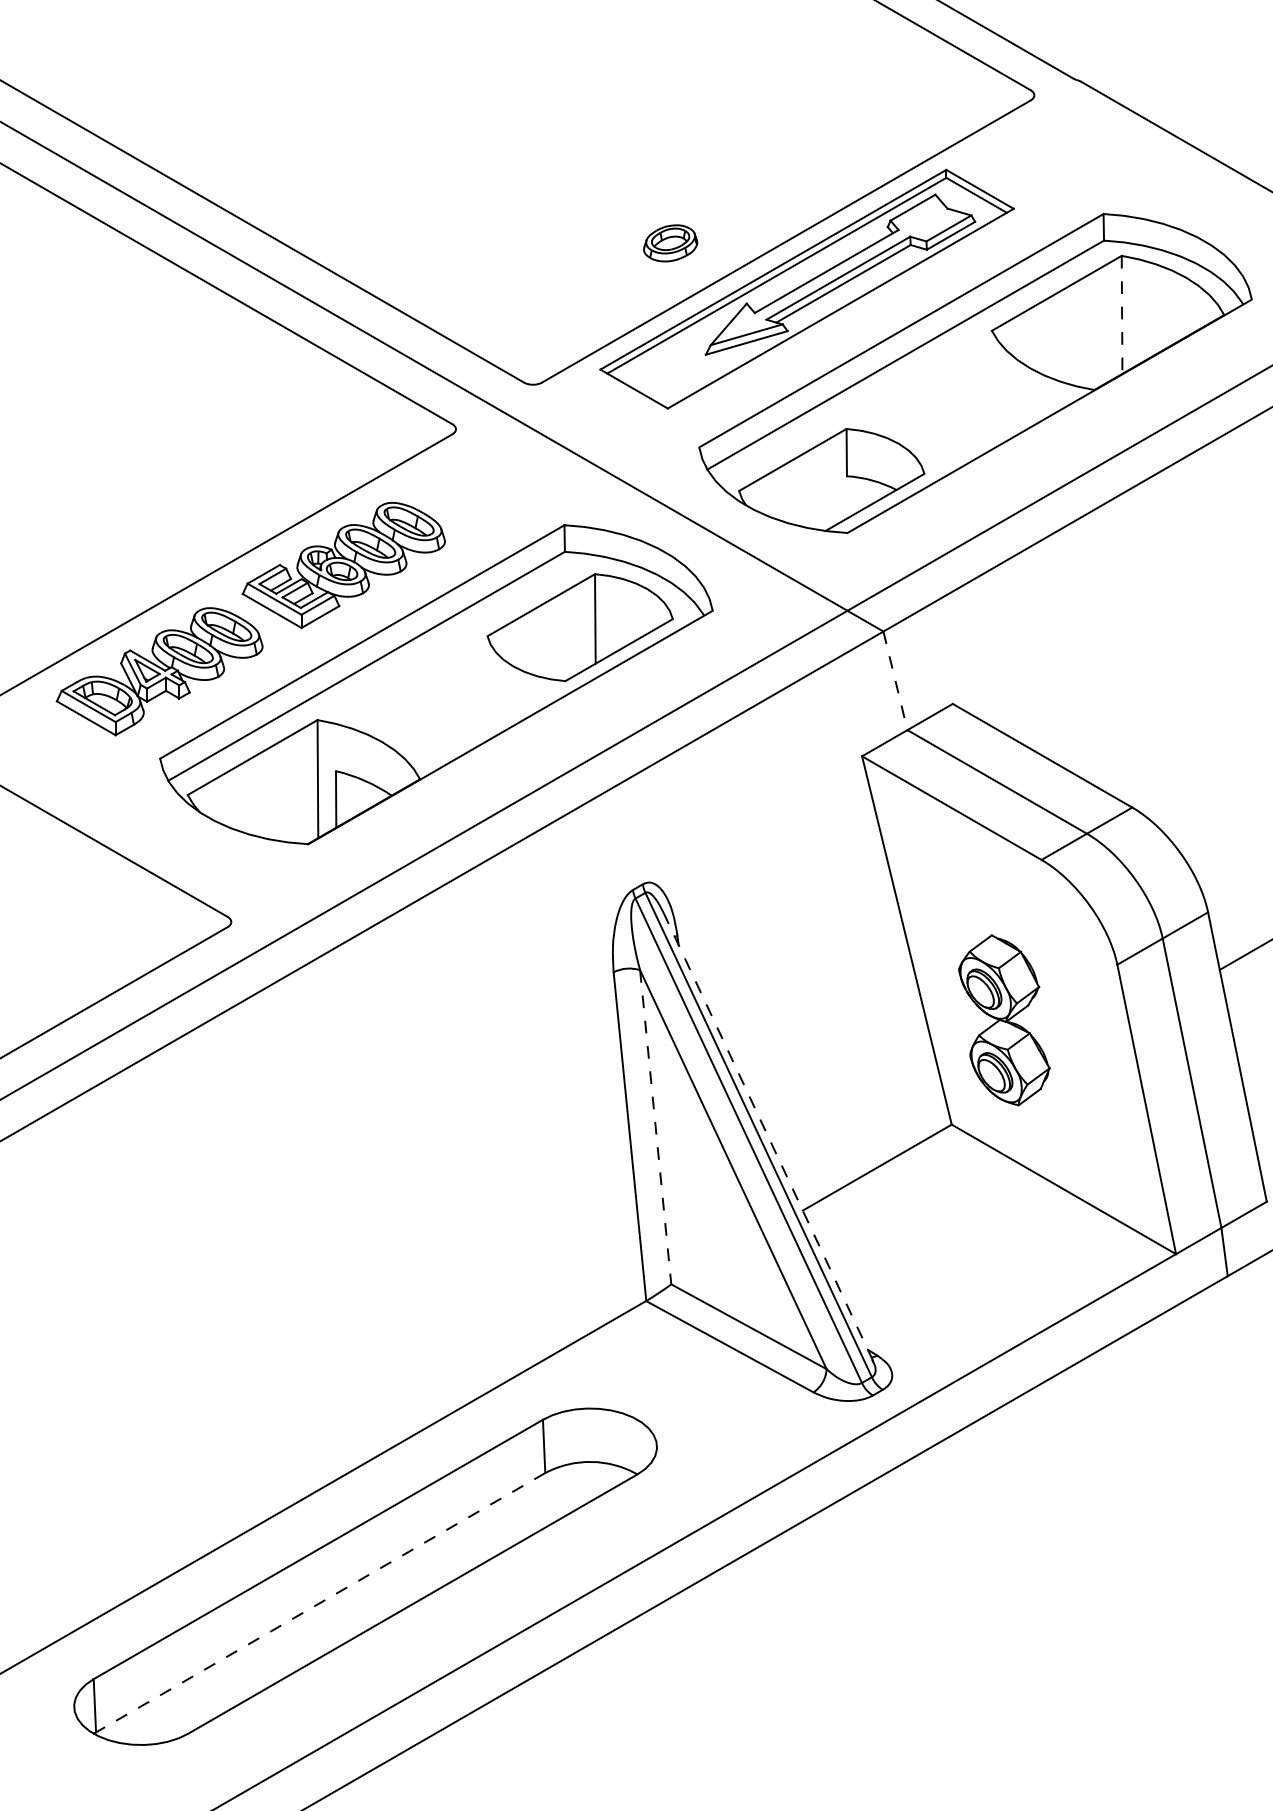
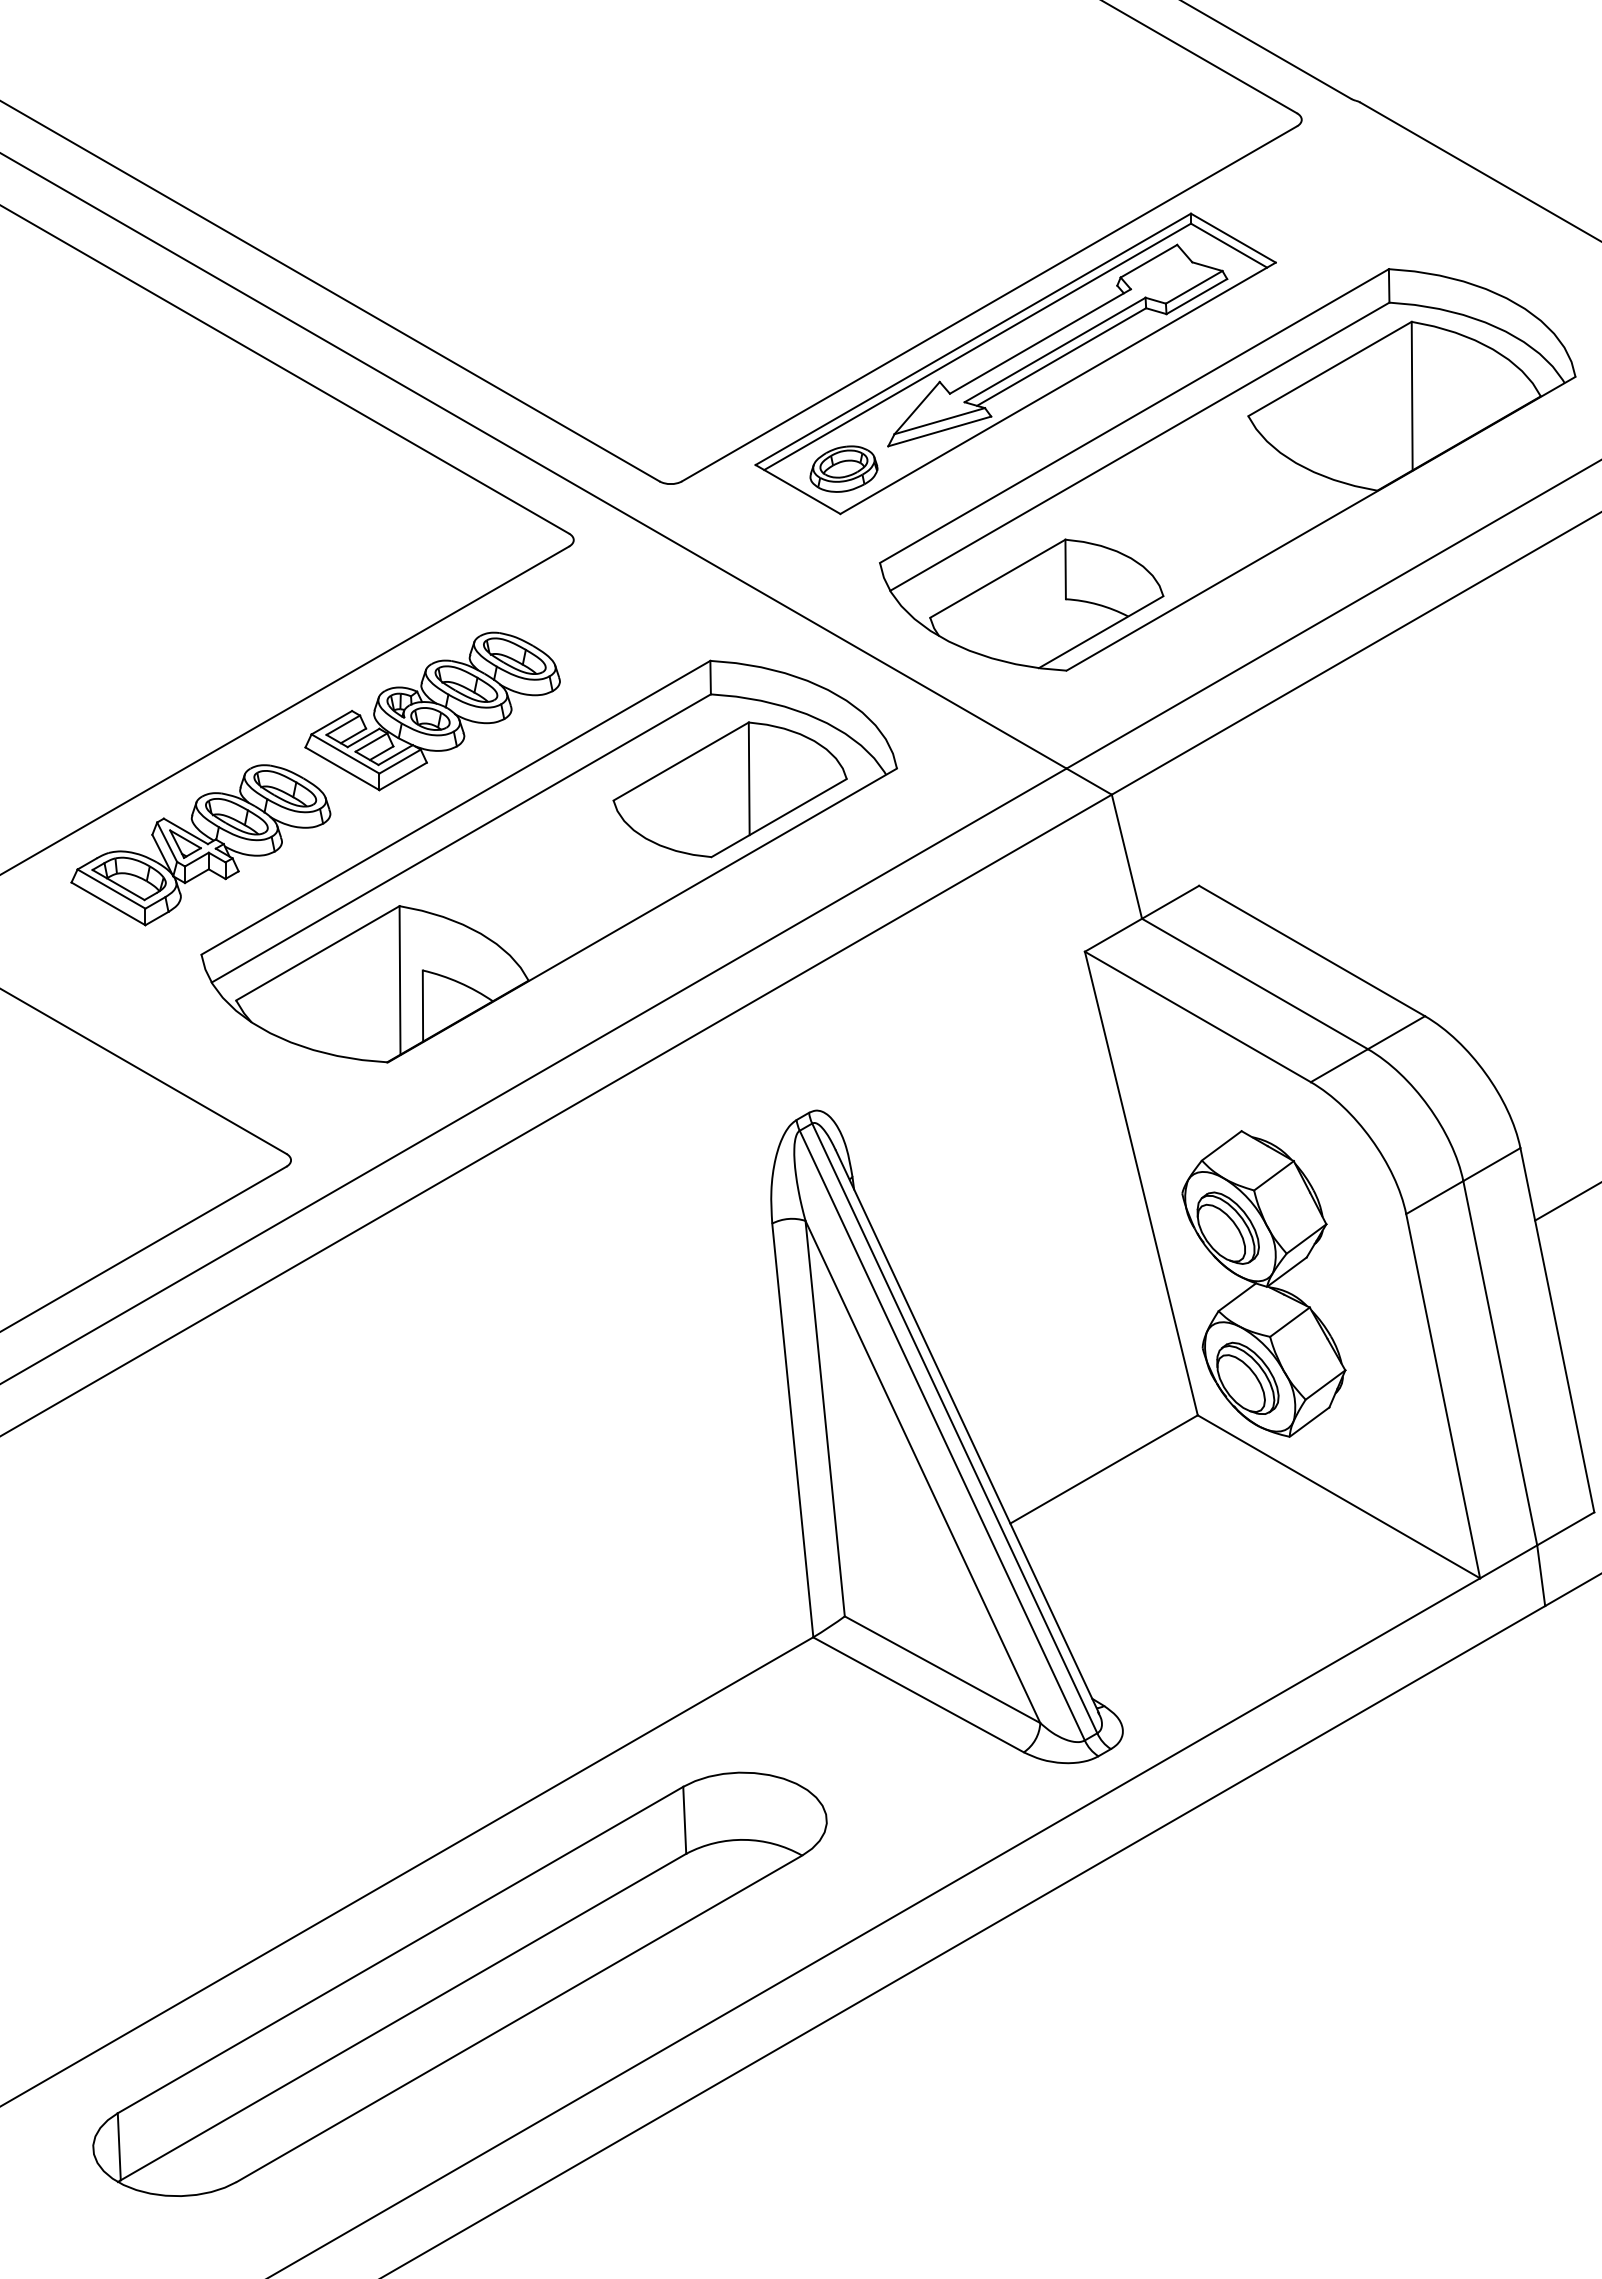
part: (670, 242) -> (843, 468), moved
line: (1122, 315) -> (1412, 396), dashed -> solid
line: (895, 680) -> (1126, 856), dashed -> solid
part: (1003, 1019) -> (1263, 1283), size x1.43
line: (655, 1127) -> (825, 1418), dashed -> solid
line: (768, 1137) -> (967, 1431), dashed -> solid
line: (320, 1603) -> (403, 2017), dashed -> solid

